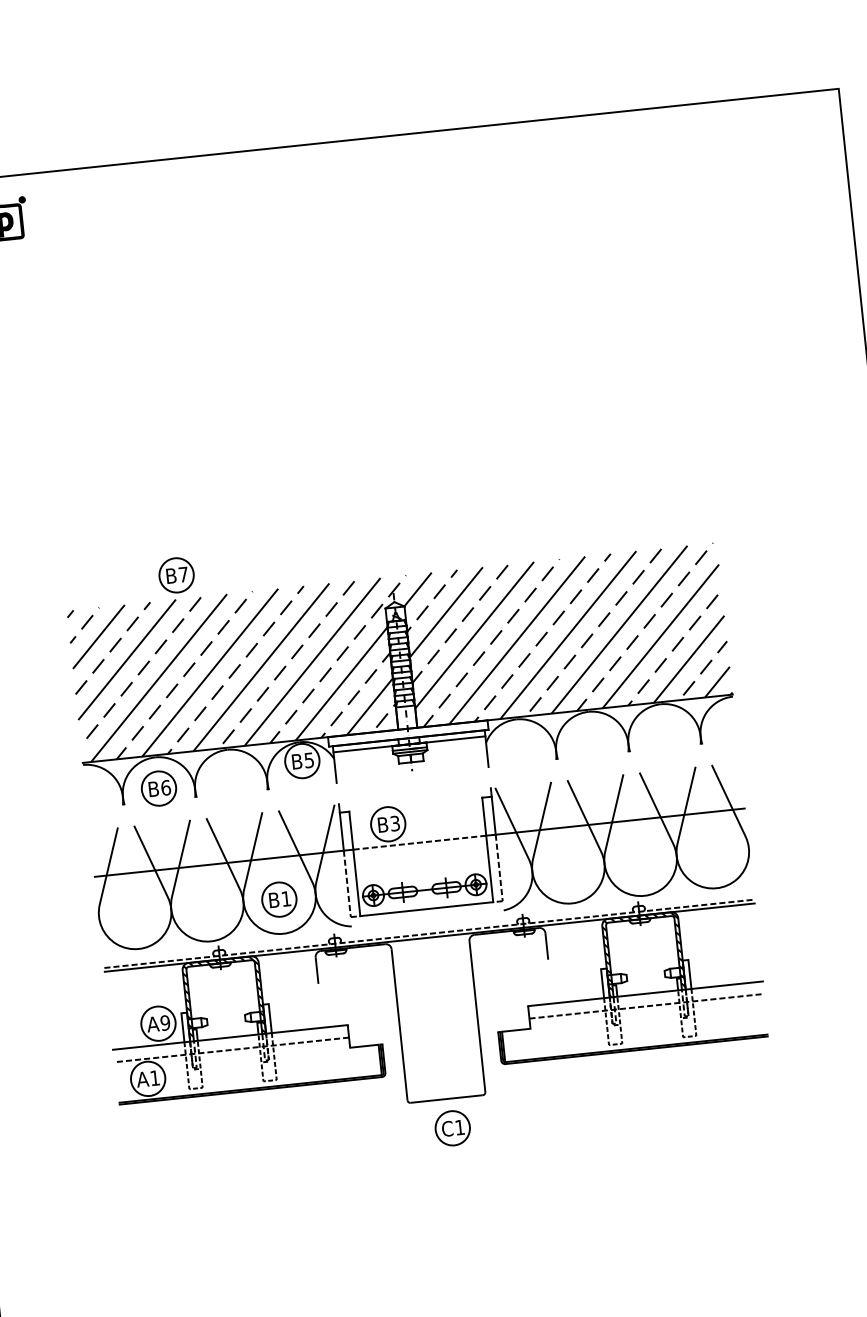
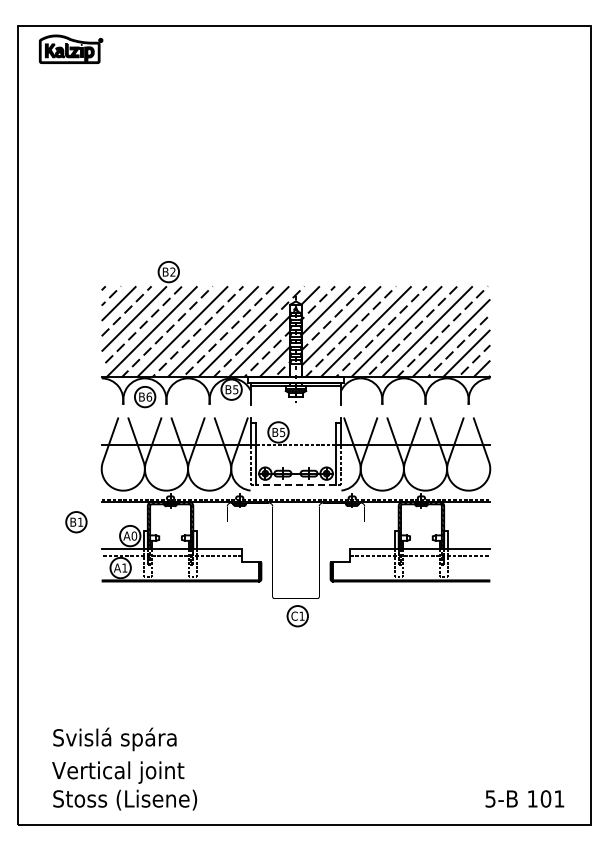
text: (182, 573) -> (172, 271), B7 -> B2
text: (394, 822) -> (282, 431), B3 -> B5
part: (279, 900) -> (76, 522), moved
line: (427, 909) -> (296, 485), solid -> dashed
text: (164, 1023) -> (133, 536), A9 -> A0

